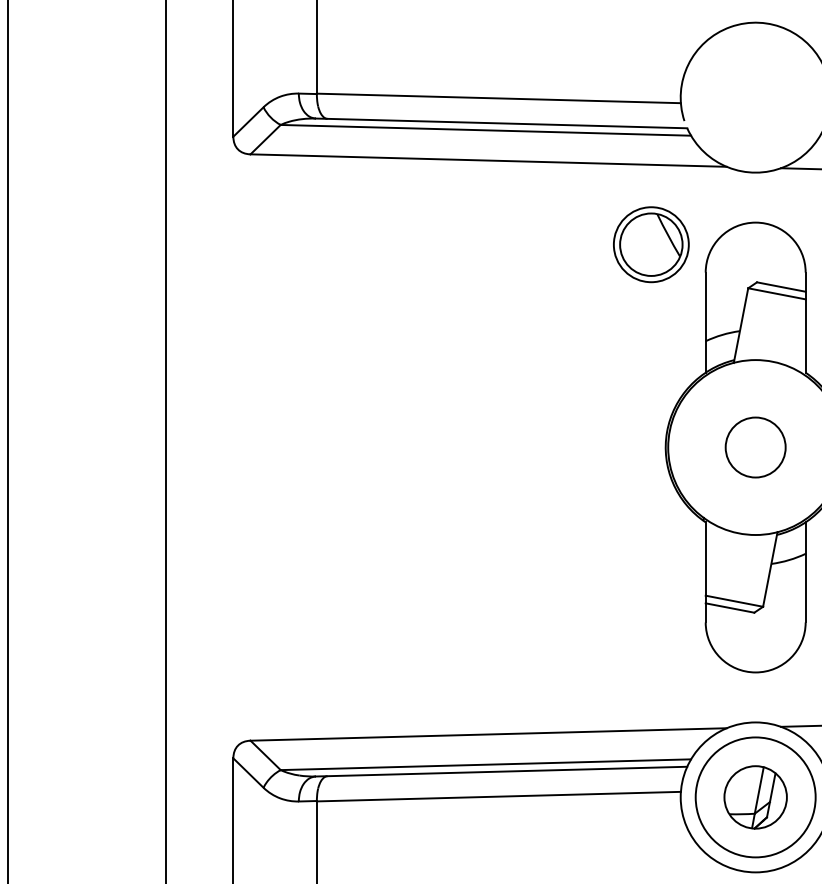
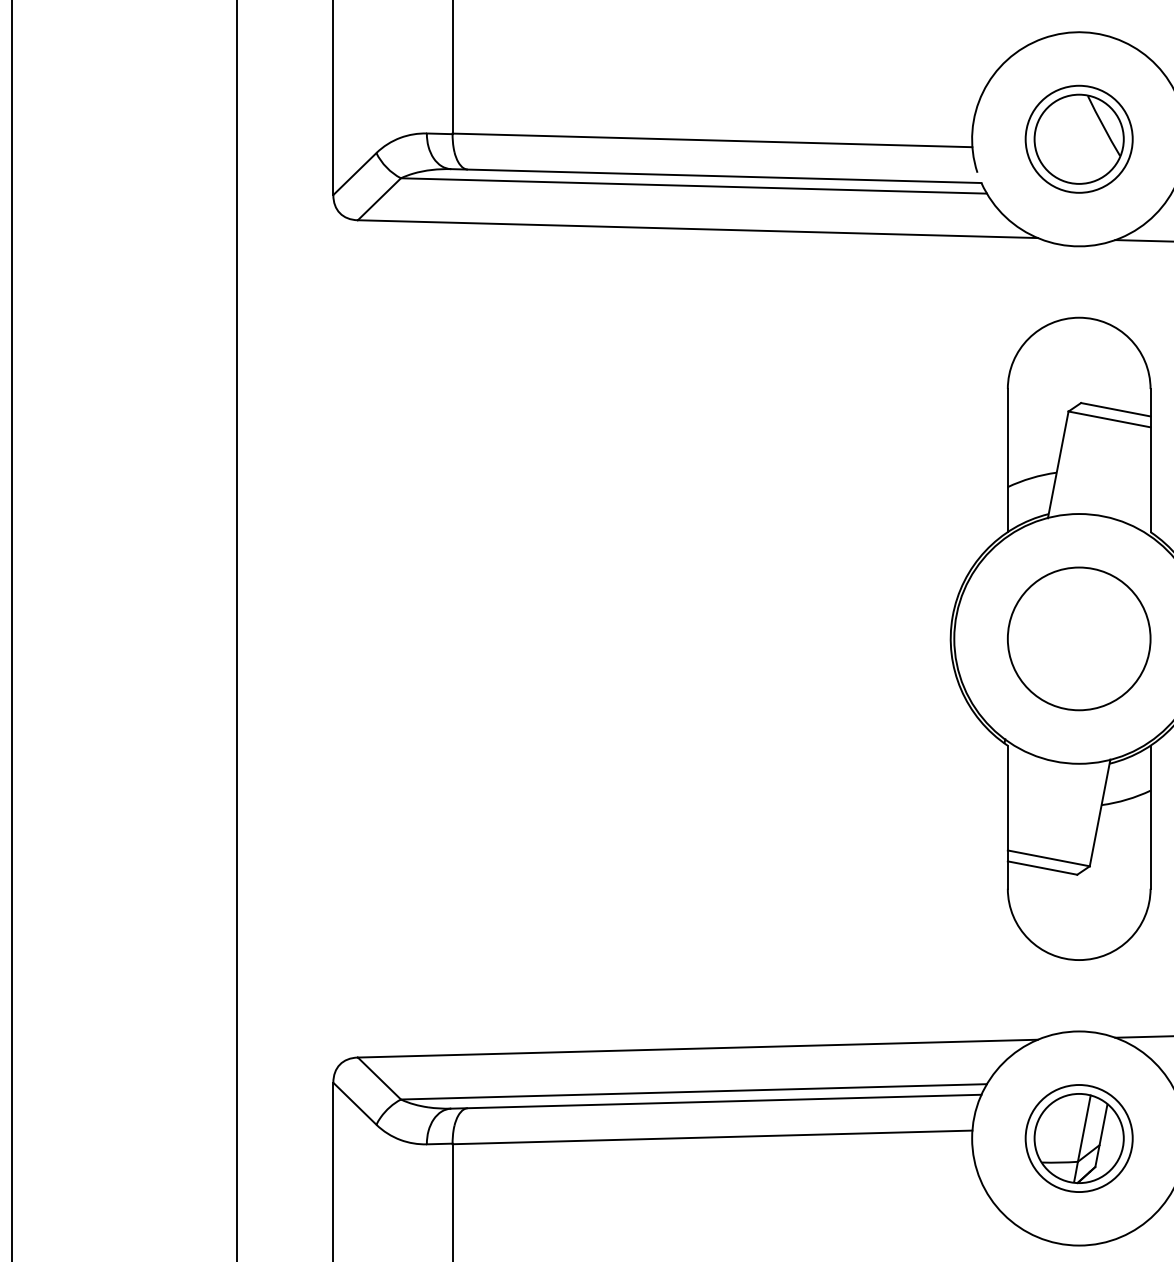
part: (650, 244) -> (1078, 138), moved
circle: (755, 447) -> (1078, 638), size x1.67
circle: (755, 797) -> (1078, 1138), size x0.62

